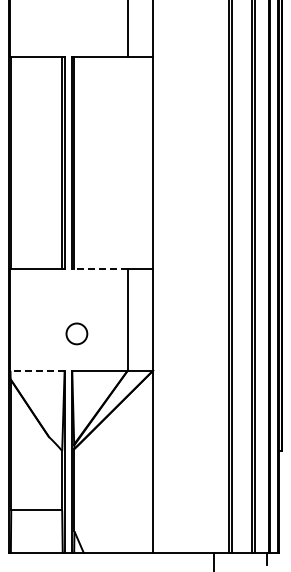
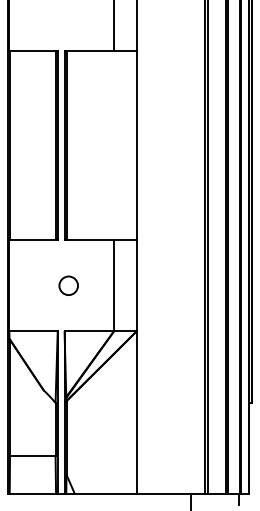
line: (99, 269) -> (88, 240), dashed -> solid
circle: (76, 333) -> (68, 285), moved
line: (37, 370) -> (33, 331), dashed -> solid

